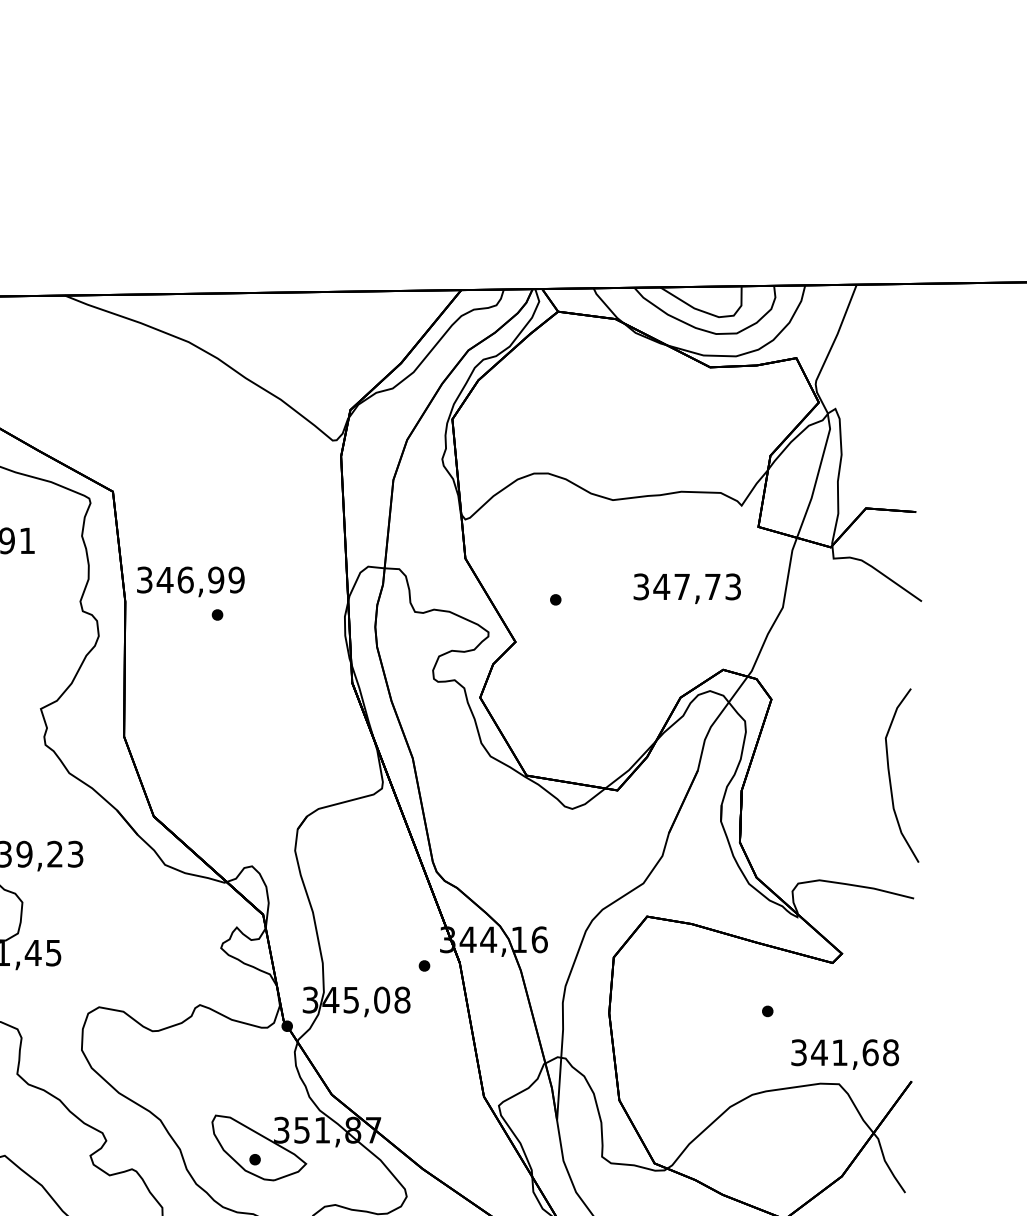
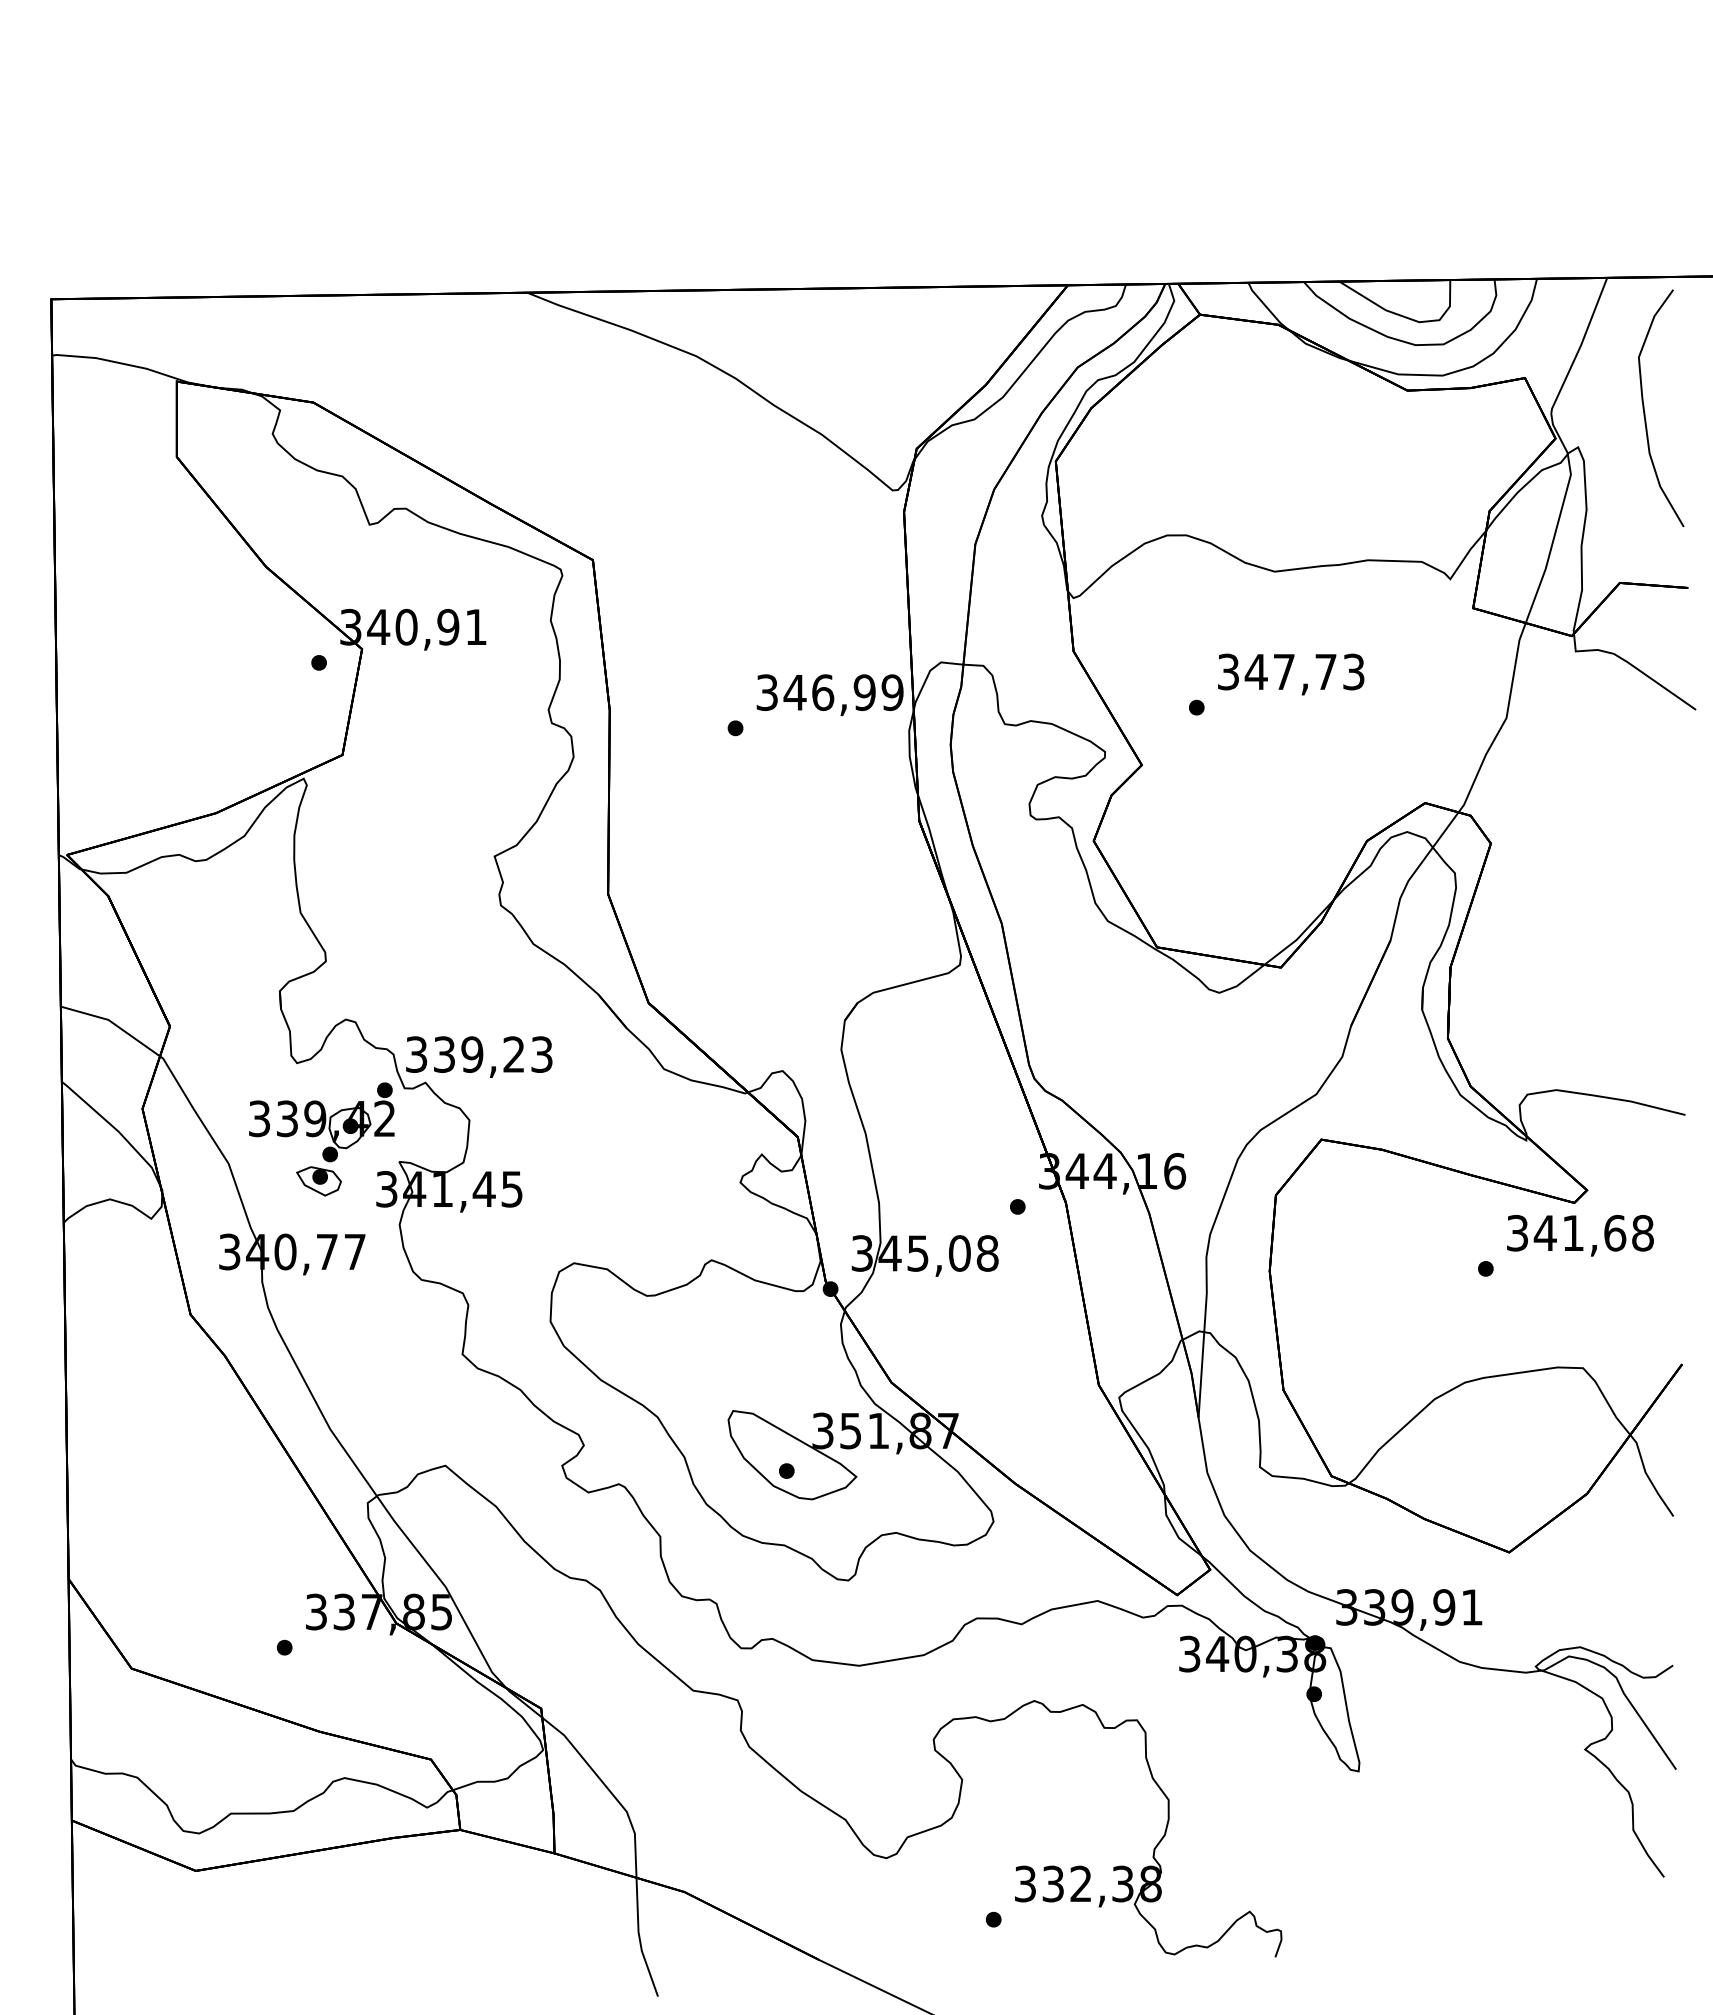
text: (190, 581) -> (829, 694), moved
text: (687, 588) -> (1291, 674), moved
curve: (890, 778) -> (1645, 412), moved
text: (845, 1054) -> (1580, 1235), moved

